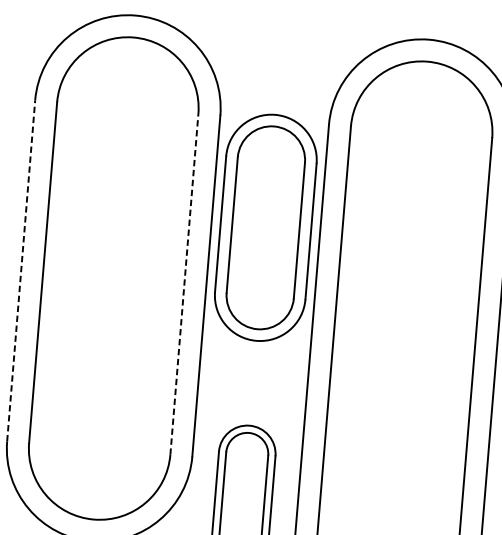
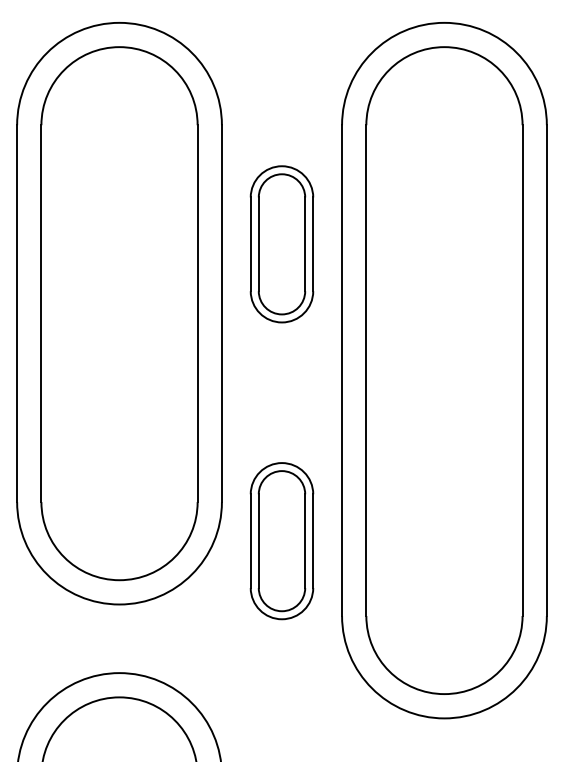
part: (265, 228) -> (281, 244), size x0.62
line: (21, 270) -> (17, 313), dashed -> solid
line: (184, 284) -> (197, 313), dashed -> solid

